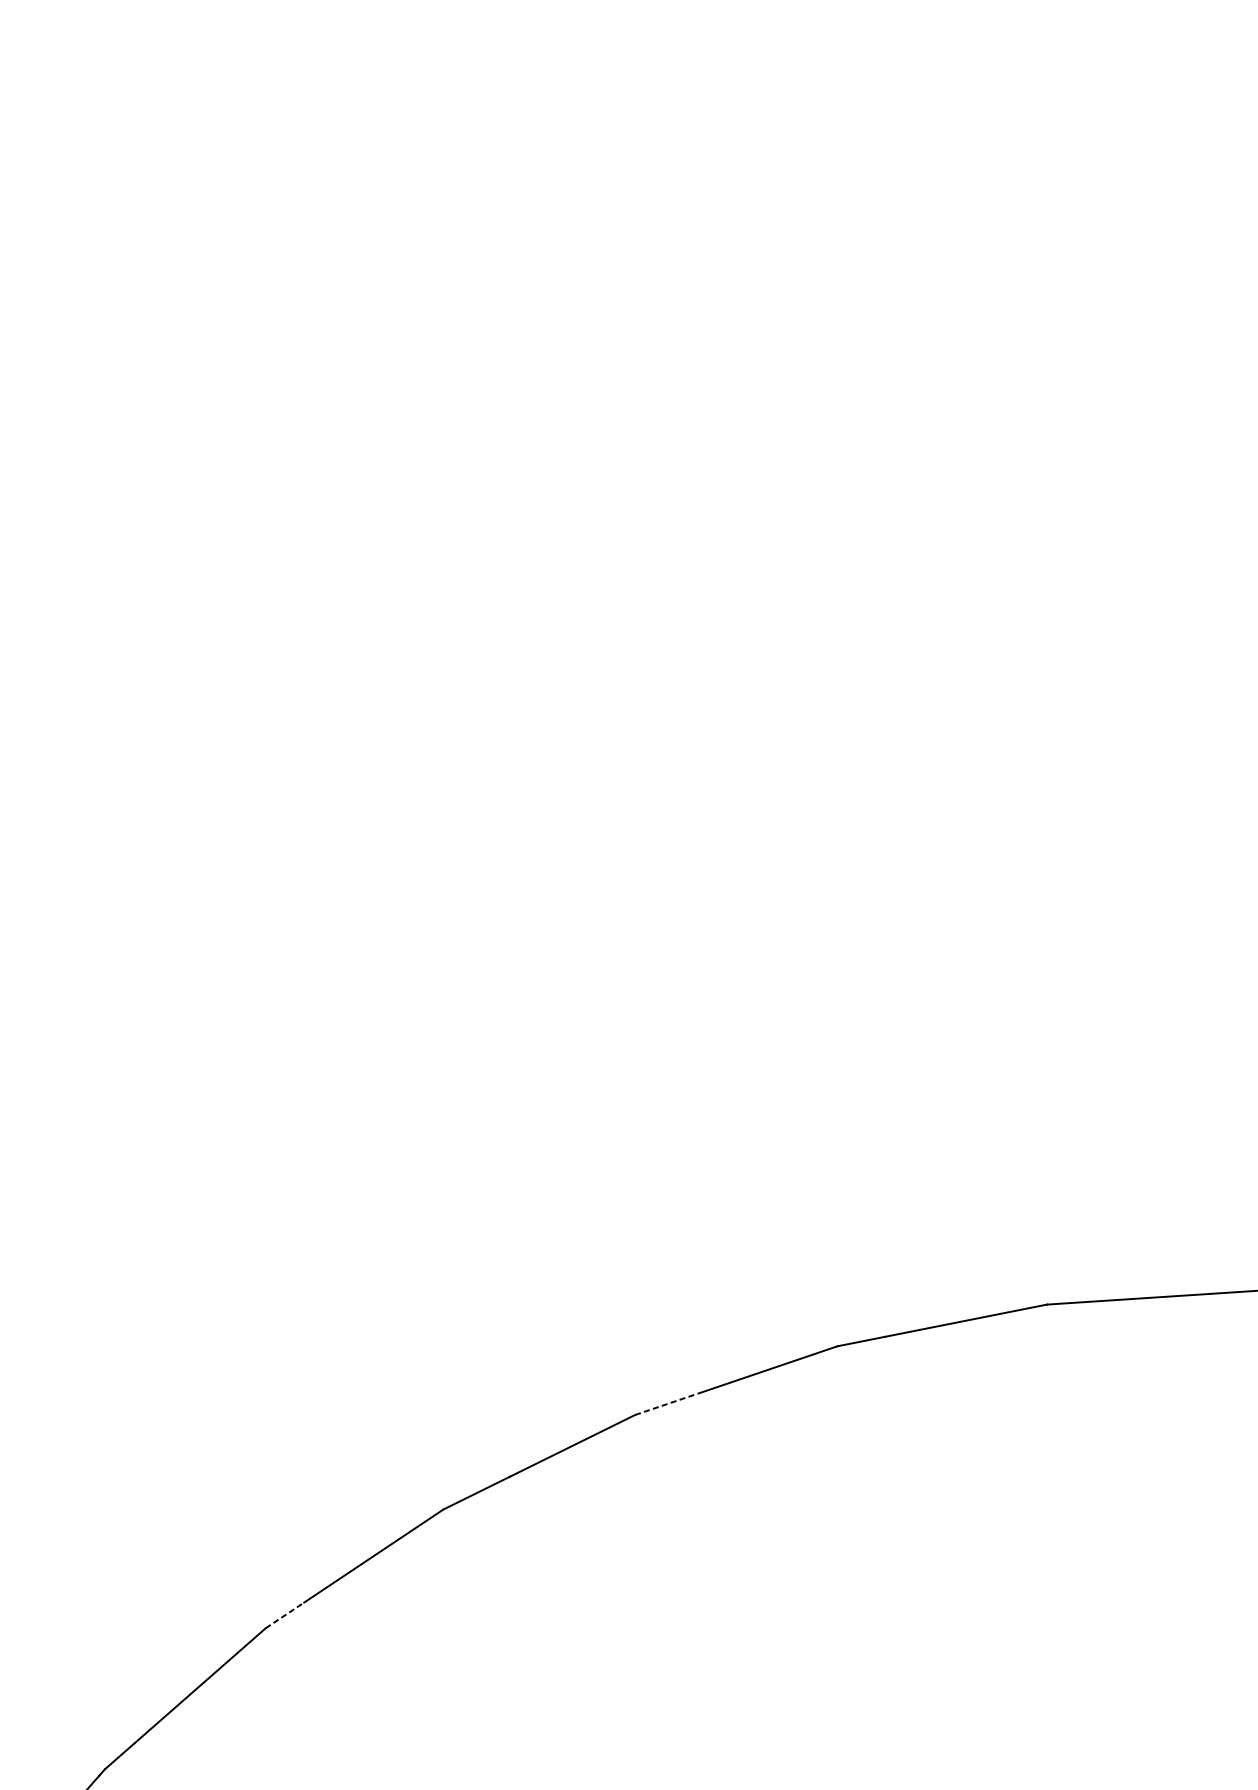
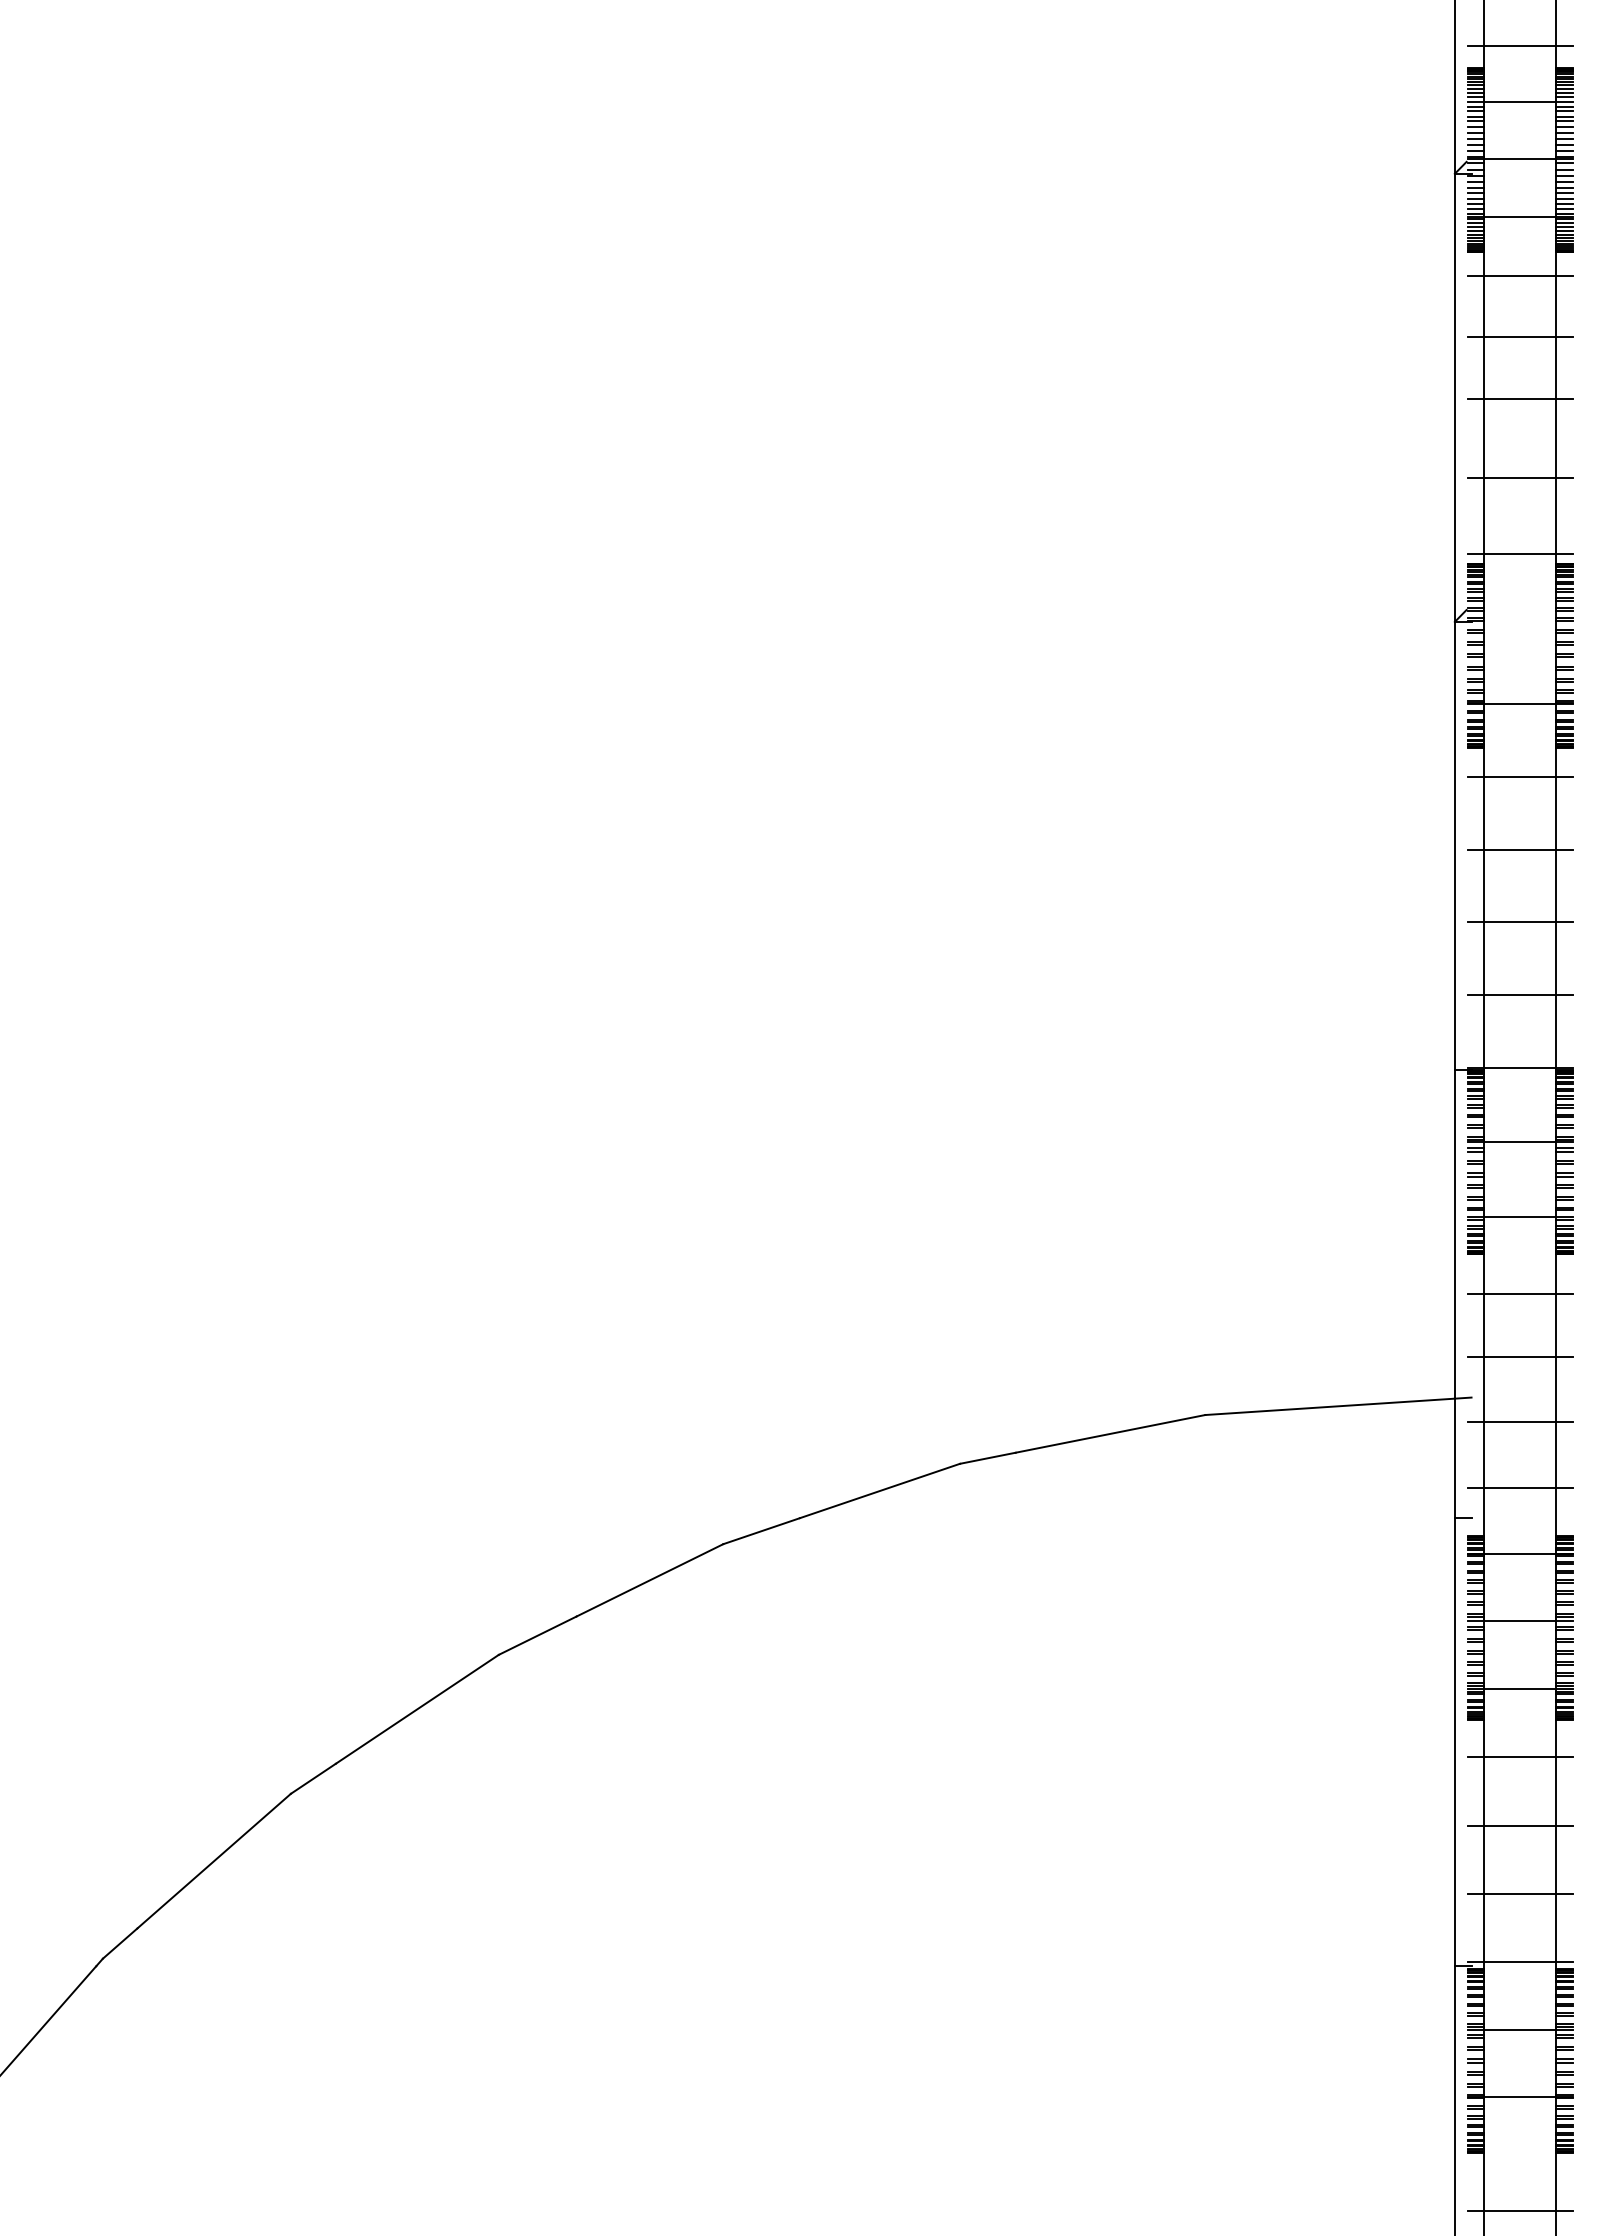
line: (667, 1404) -> (761, 1531), dashed -> solid
line: (285, 1615) -> (313, 1778), dashed -> solid

